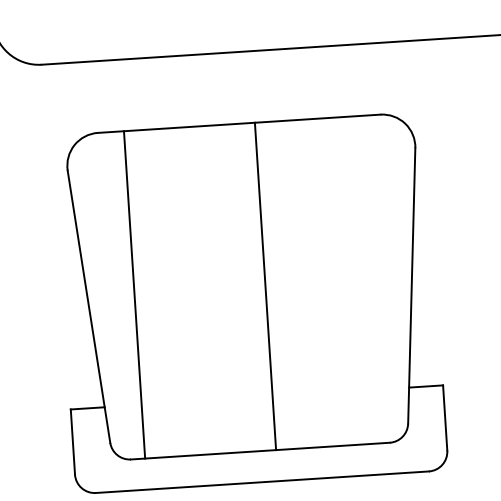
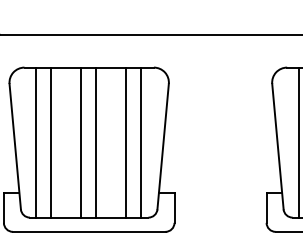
line: (363, 279) -> (141, 142), added
line: (331, 281) -> (126, 142), added
line: (232, 288) -> (81, 142), added
line: (167, 292) -> (51, 142), added

